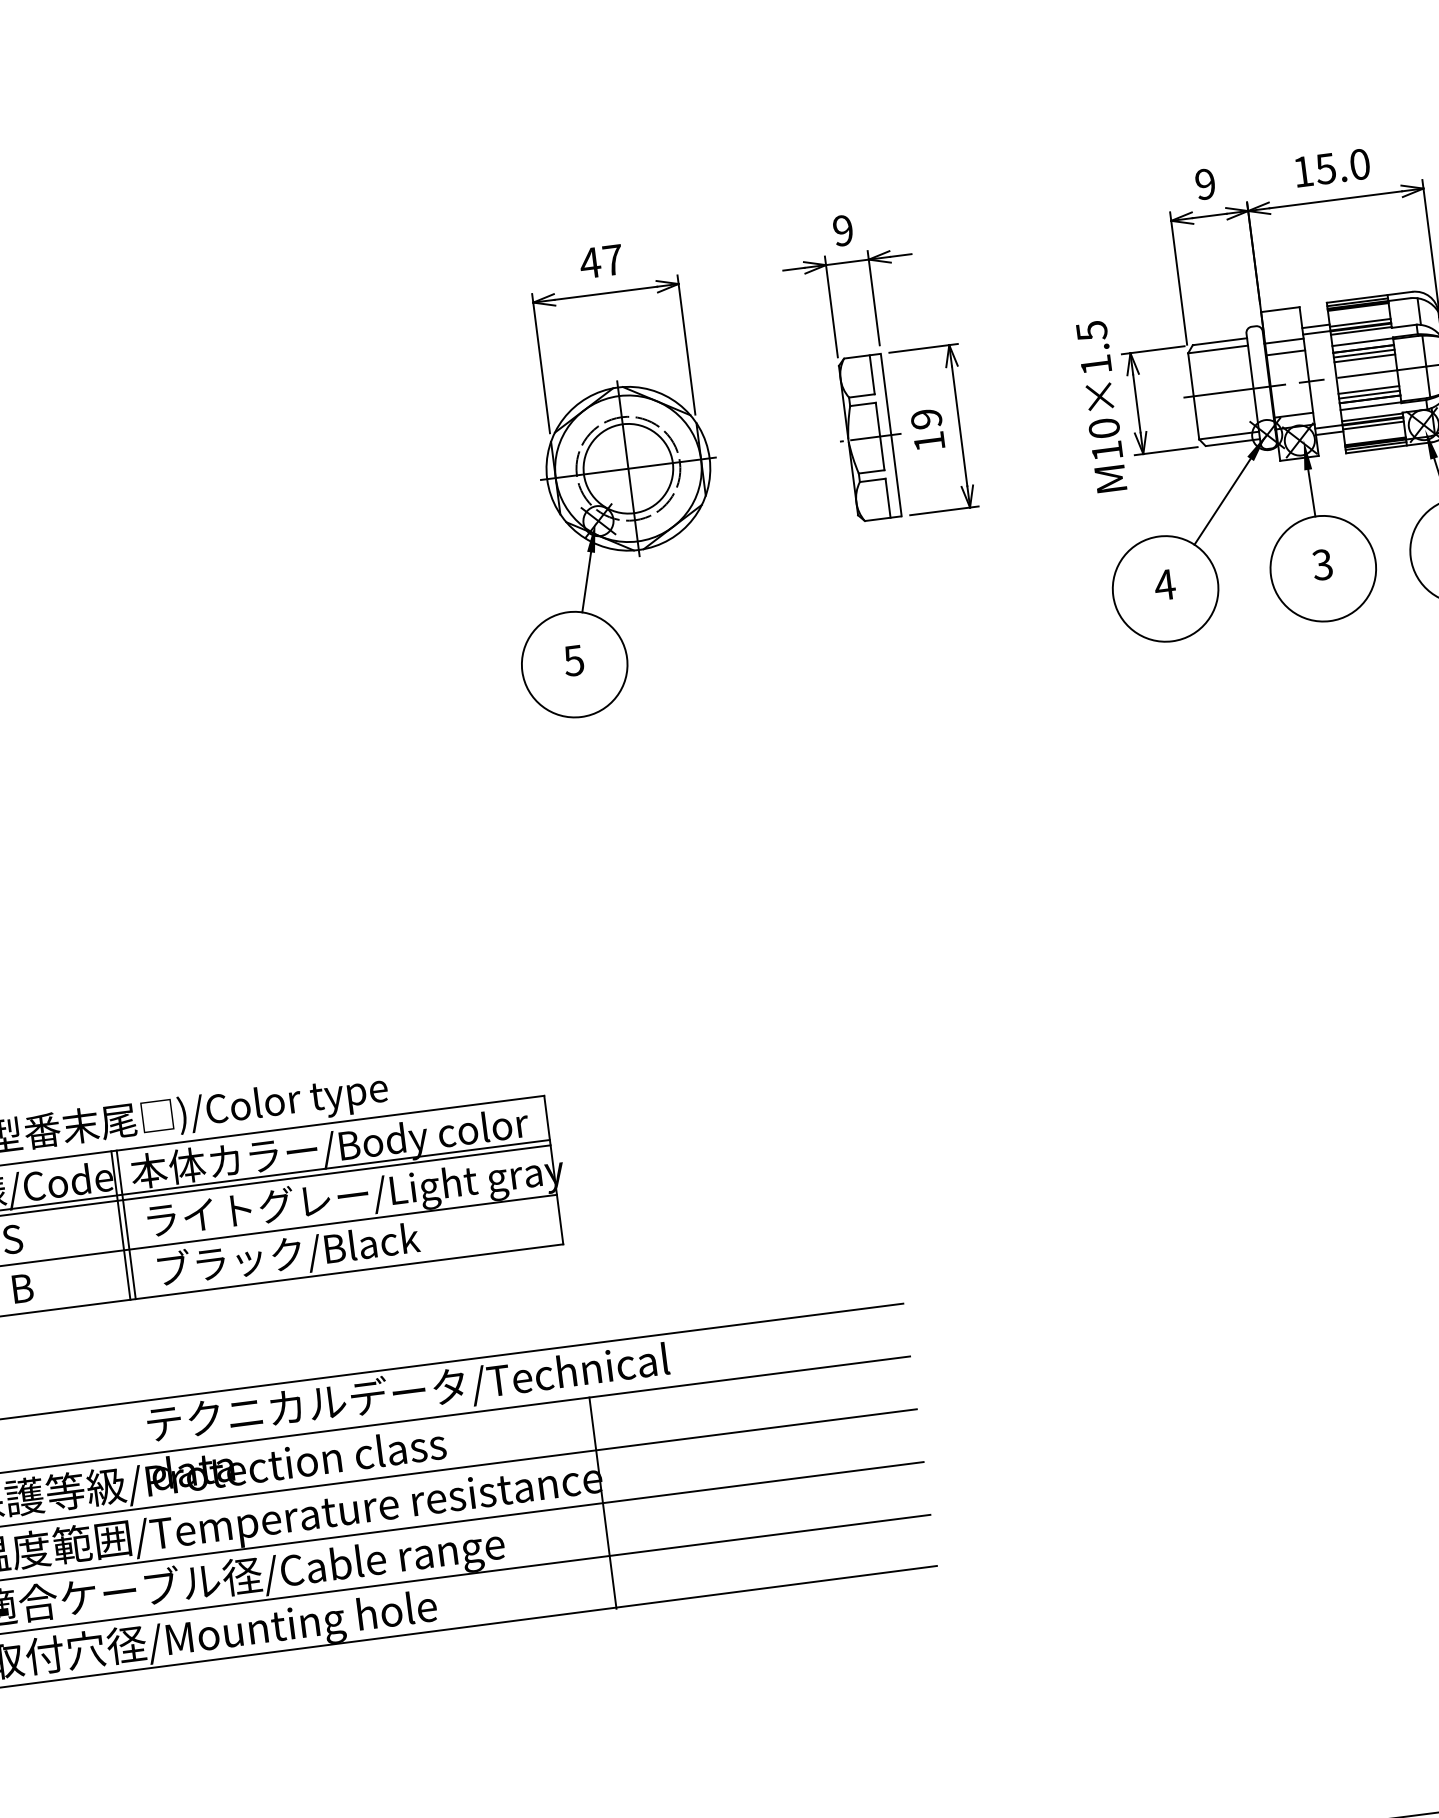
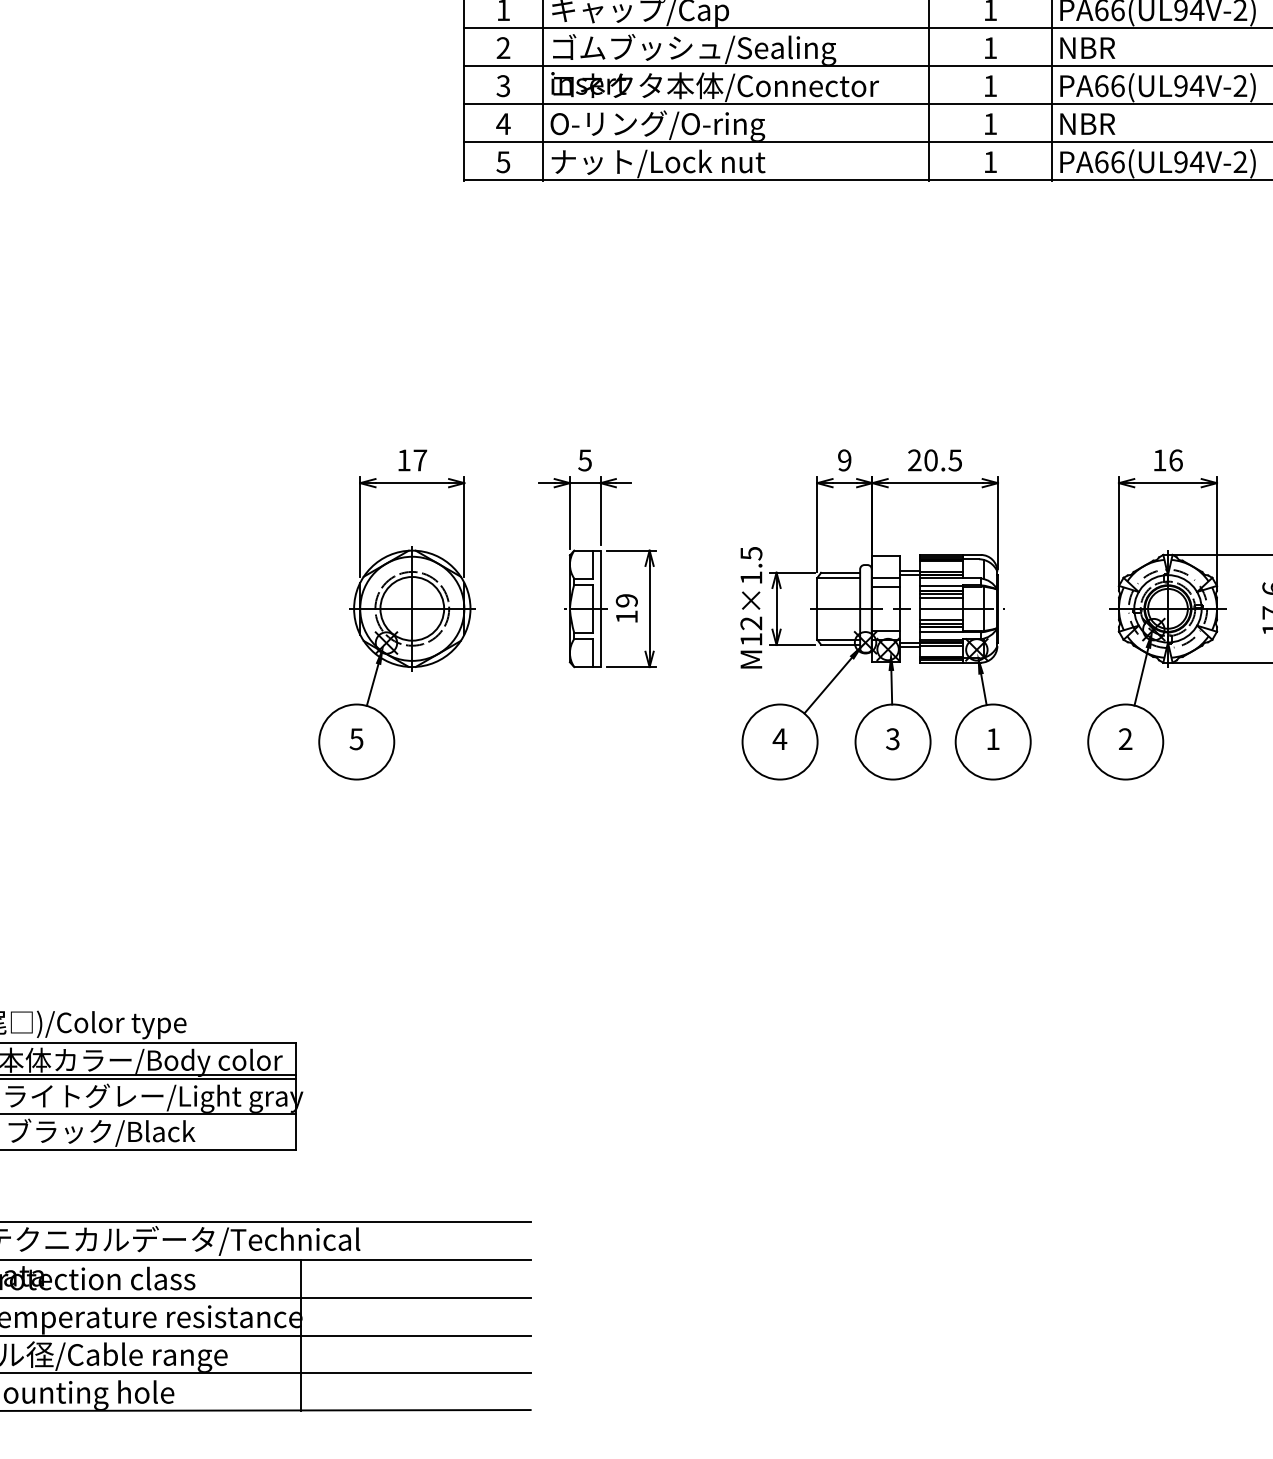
text: (1332, 168) -> (935, 460), 15.0 -> 20.5
text: (842, 230) -> (584, 460), 9 -> 5
text: (589, 263) -> (403, 460), 47 -> 17
text: (1104, 428) -> (751, 623), M10×1.5 -> M12×1.5

